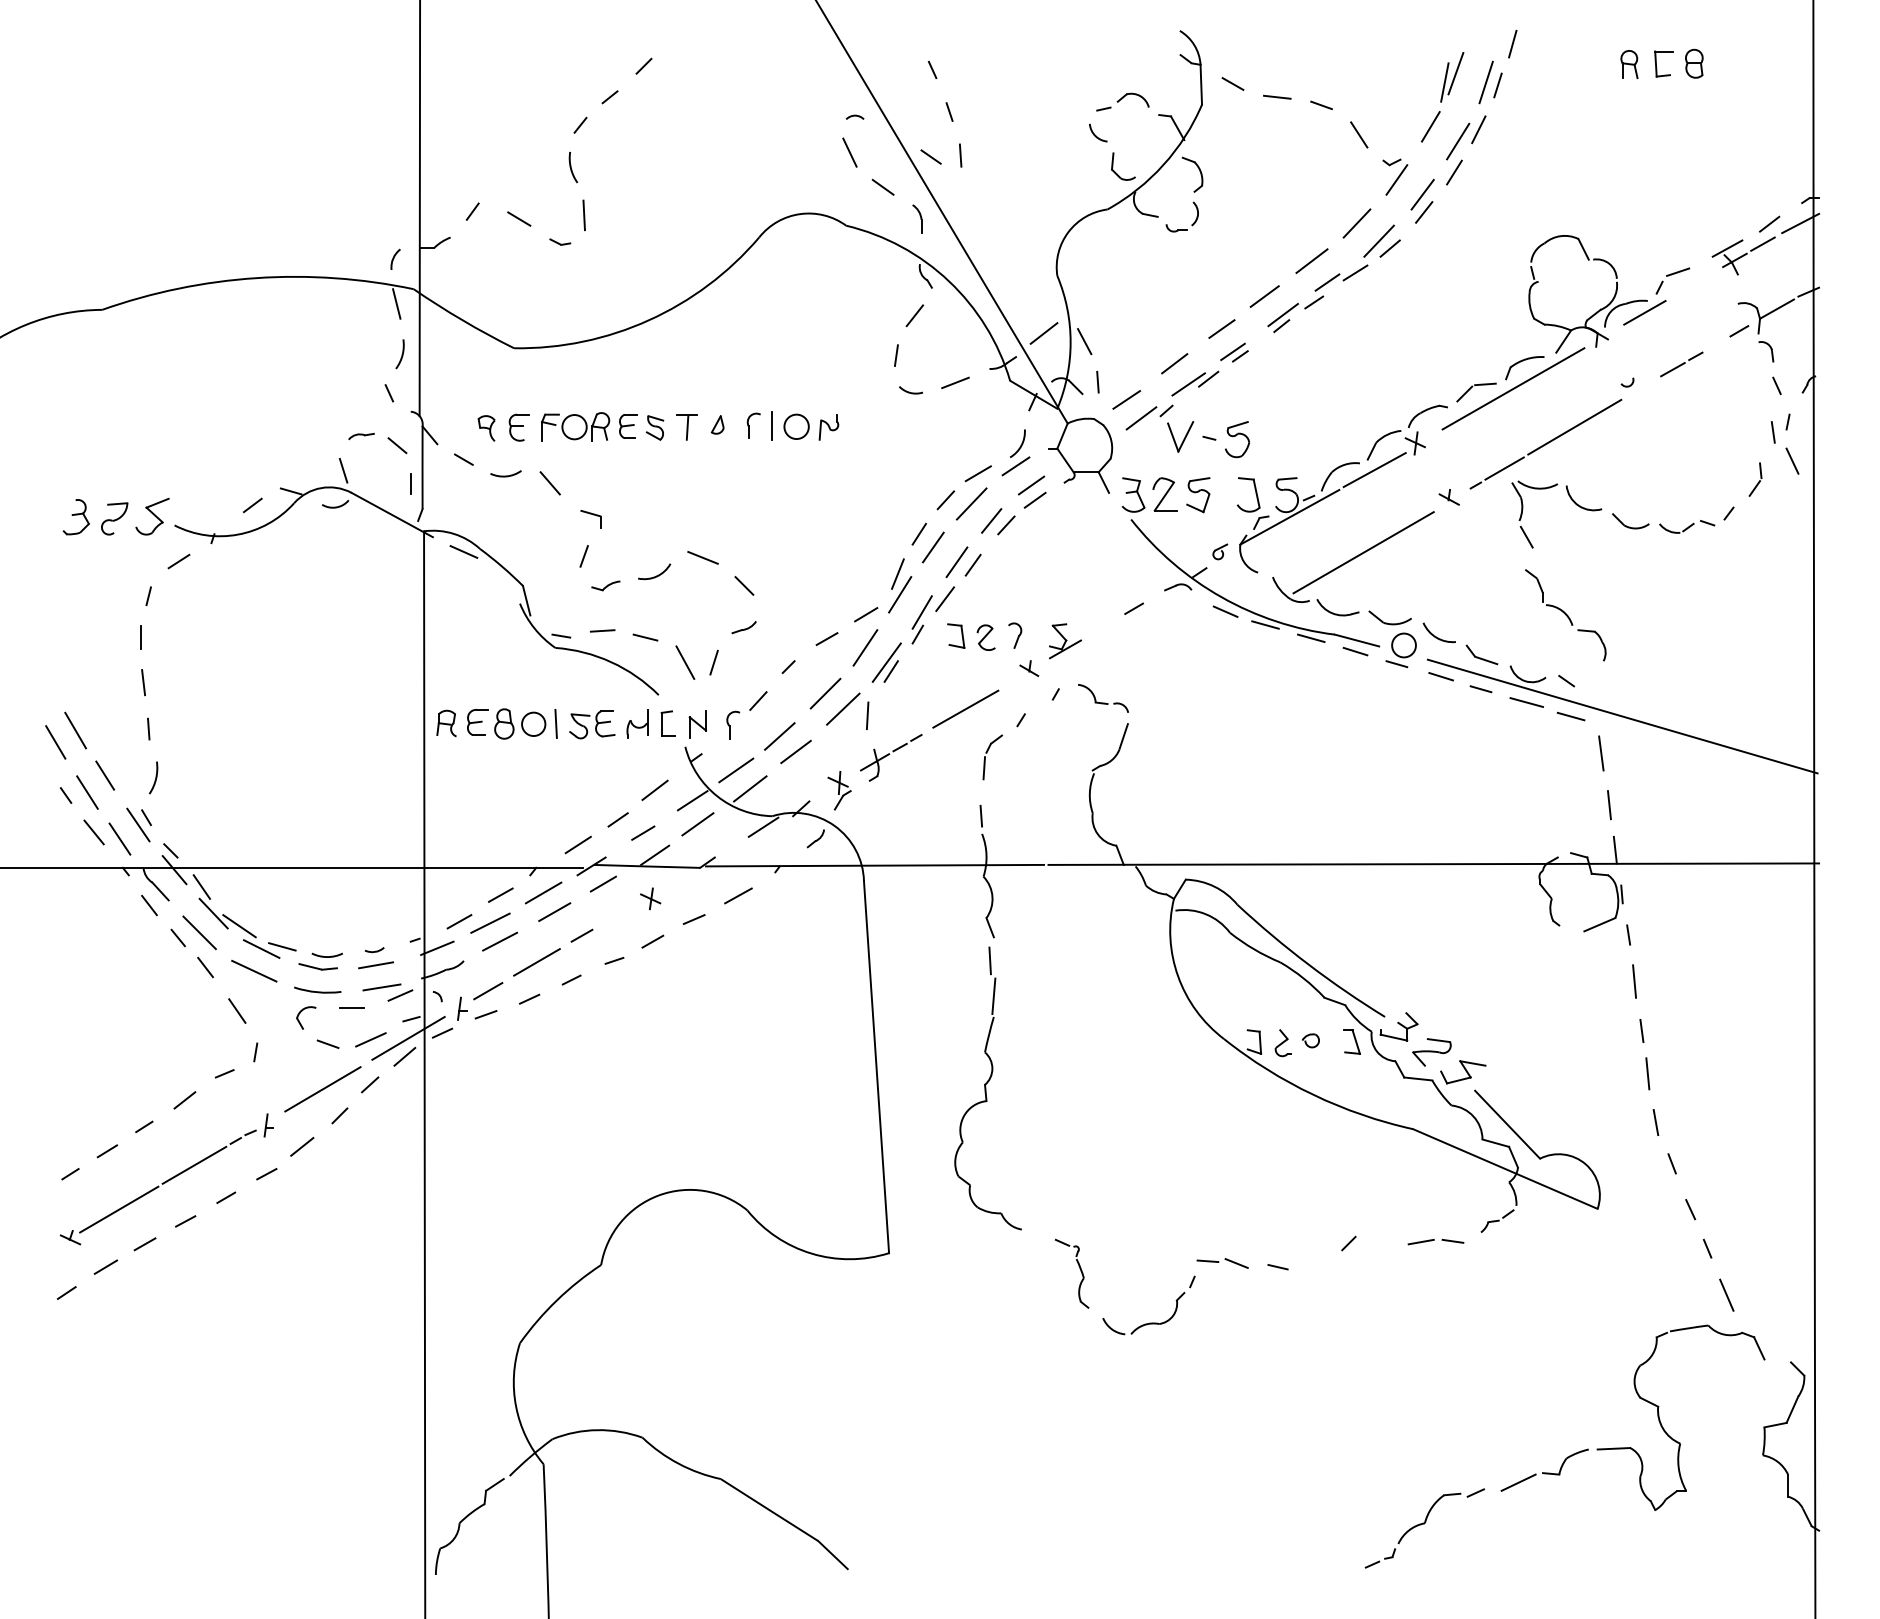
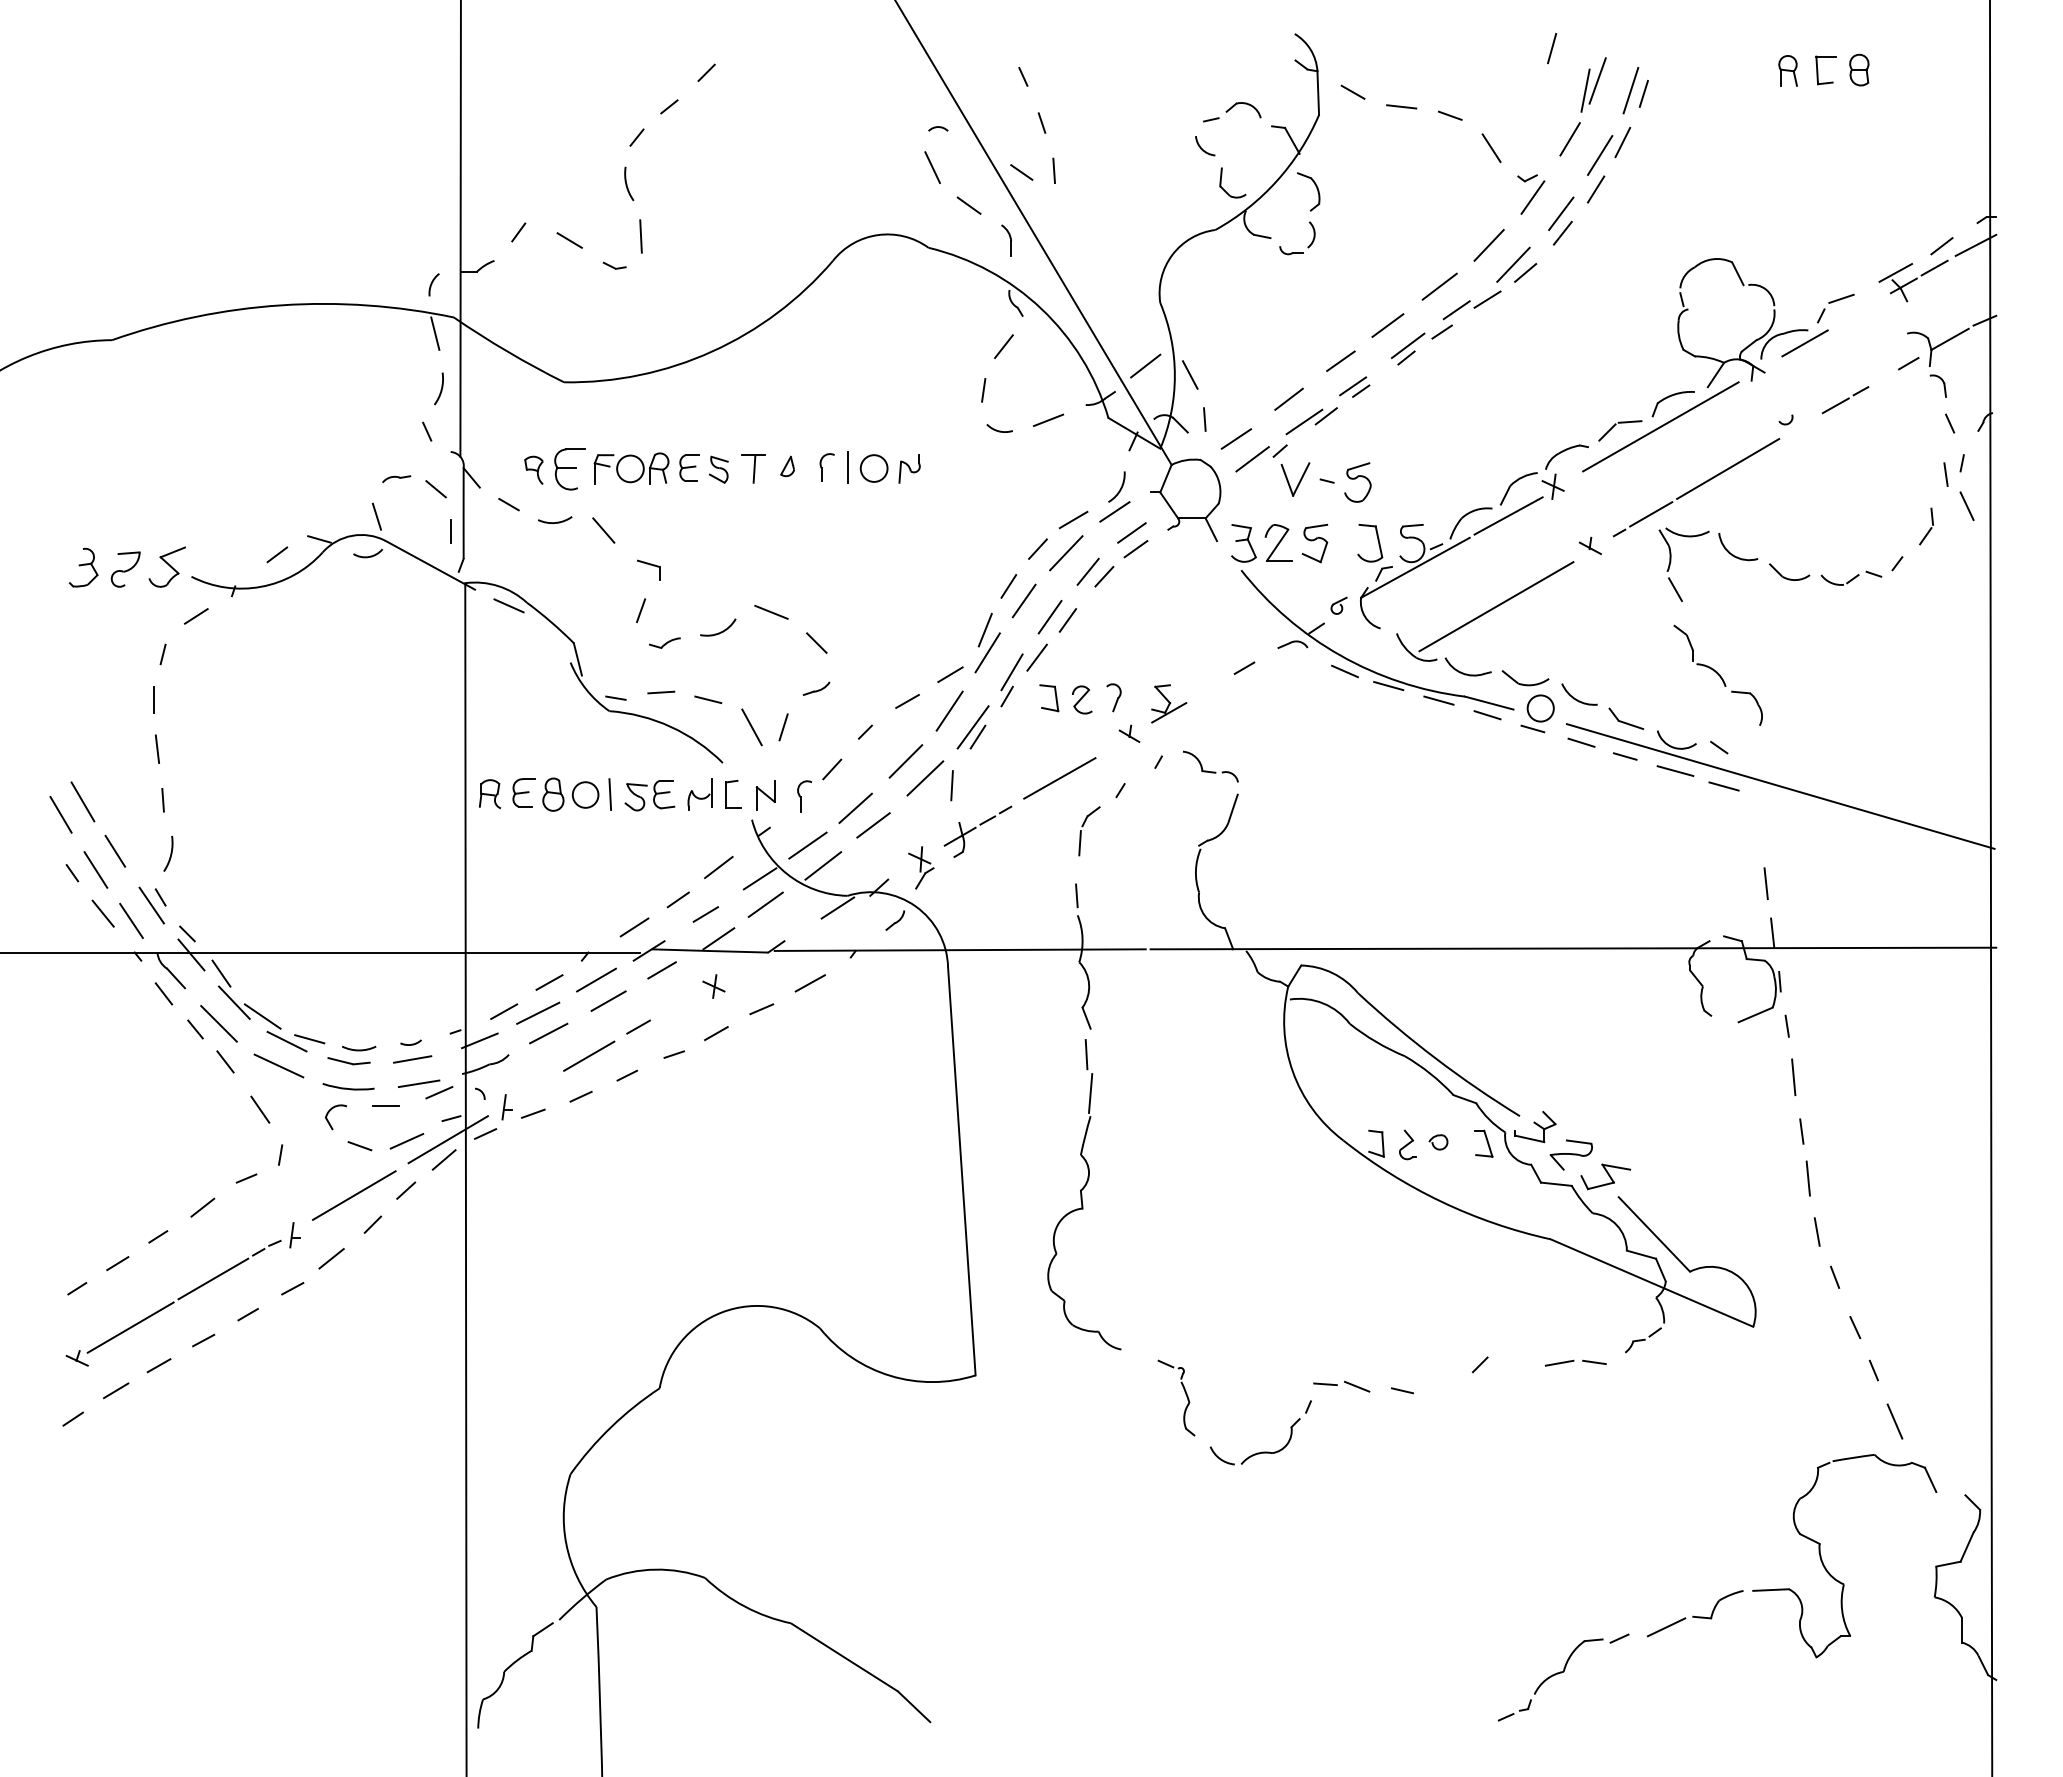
line: (1513, 44) -> (1552, 48), moved
part: (519, 427) -> (569, 469), size x1.4
line: (1600, 753) -> (1756, 826), removed
line: (488, 990) -> (535, 1087), removed

